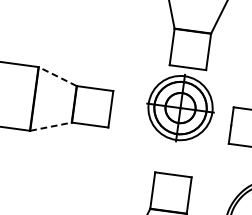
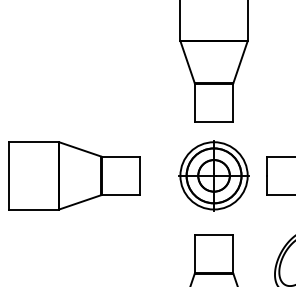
line: (57, 76) -> (79, 149), dashed -> solid
part: (180, 107) -> (213, 175), moved
line: (51, 126) -> (80, 202), dashed -> solid

